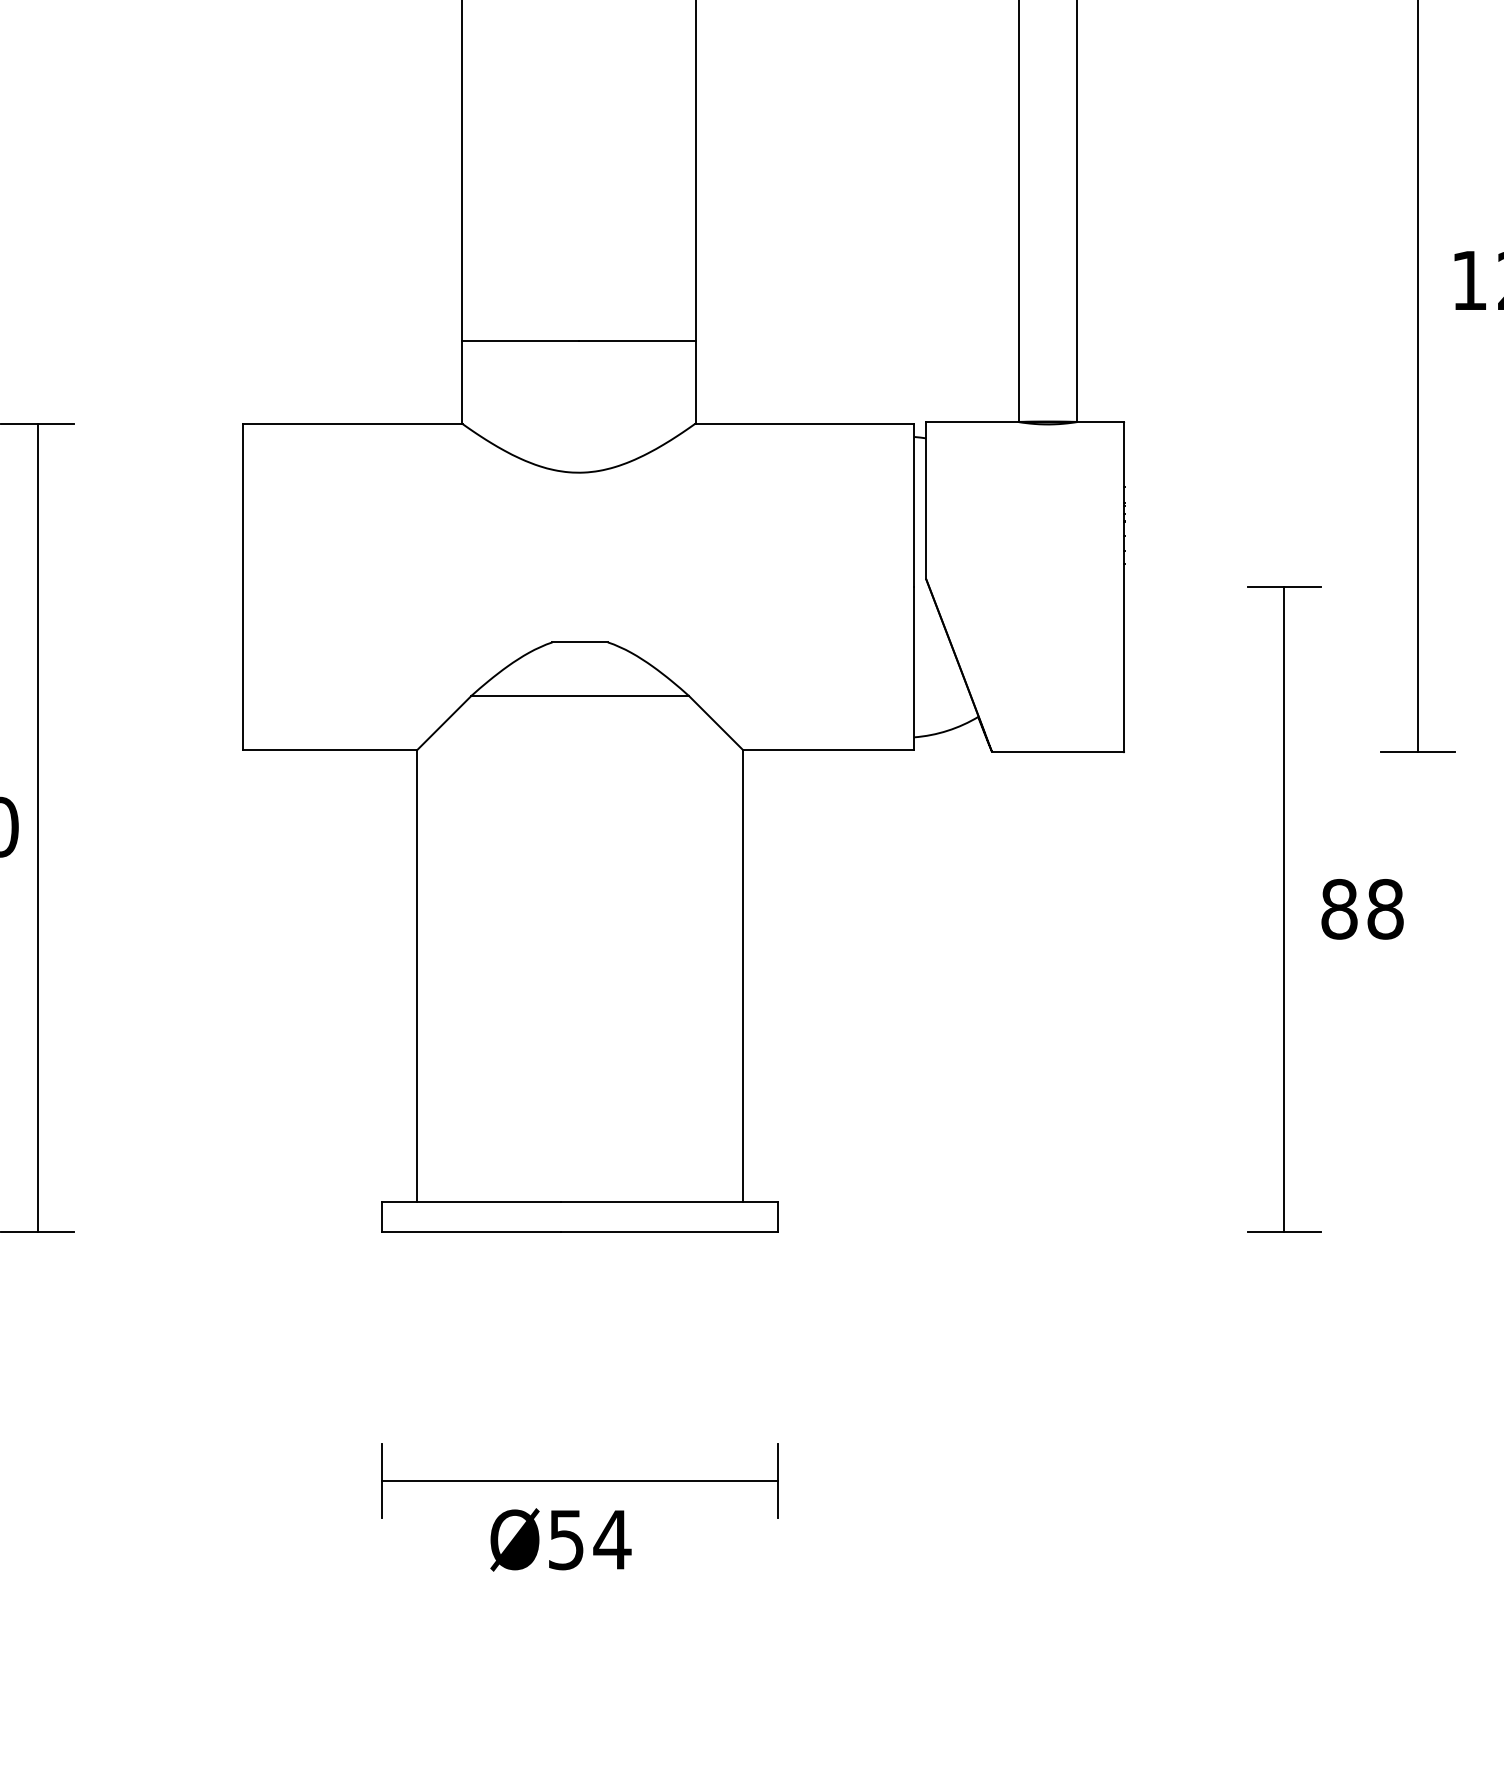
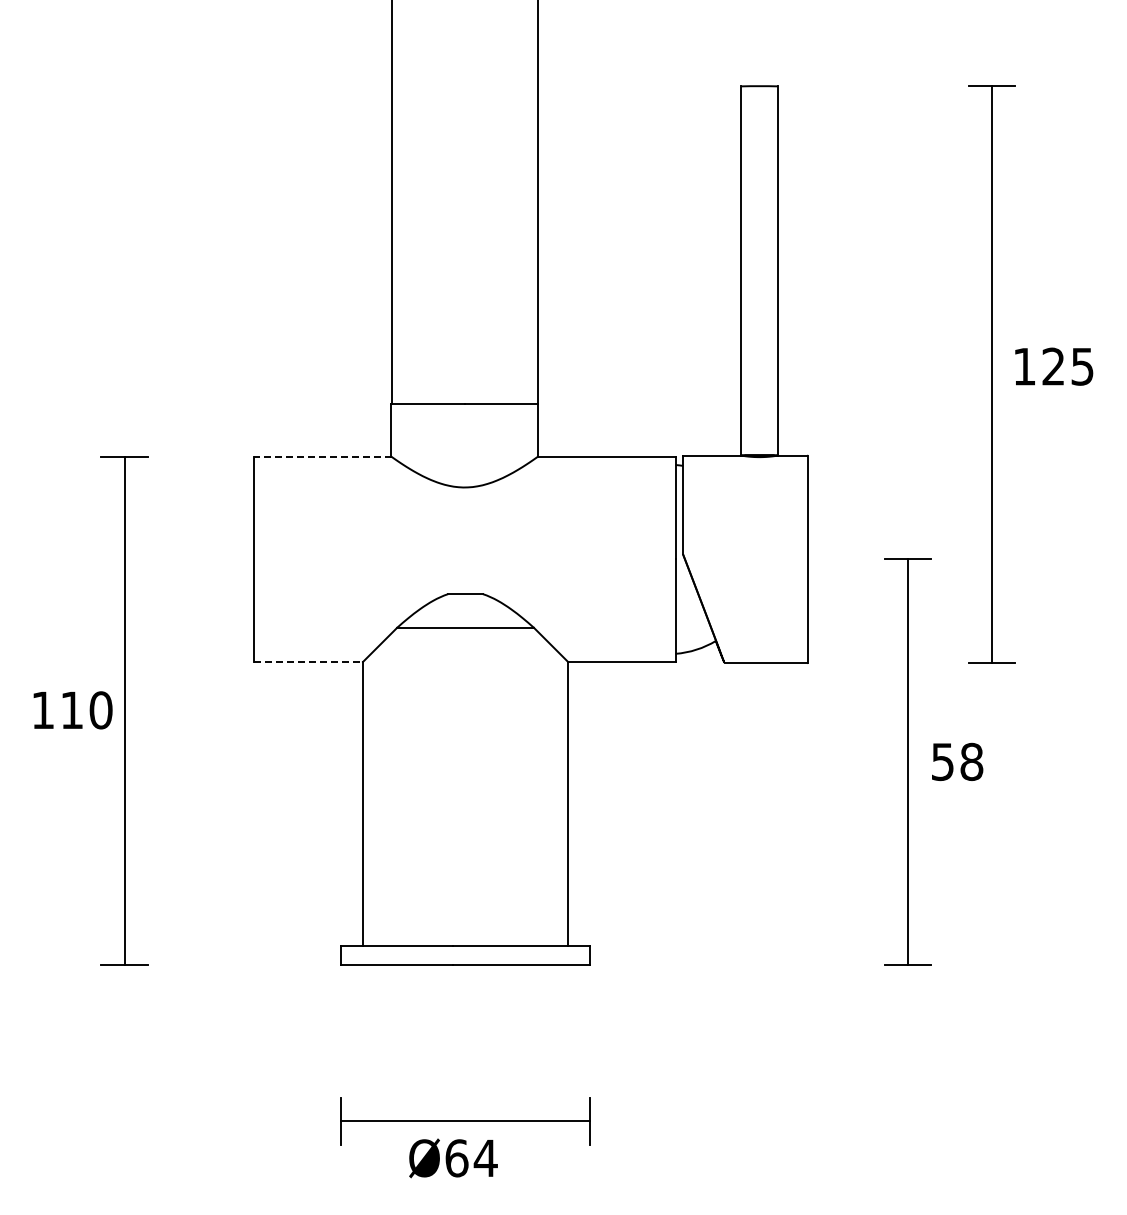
line: (352, 423) -> (322, 456), solid -> dashed
line: (330, 751) -> (308, 662), solid -> dashed
text: (1338, 908) -> (942, 761), 88 -> 58
text: (565, 1540) -> (456, 1158), Ø54 -> Ø64

